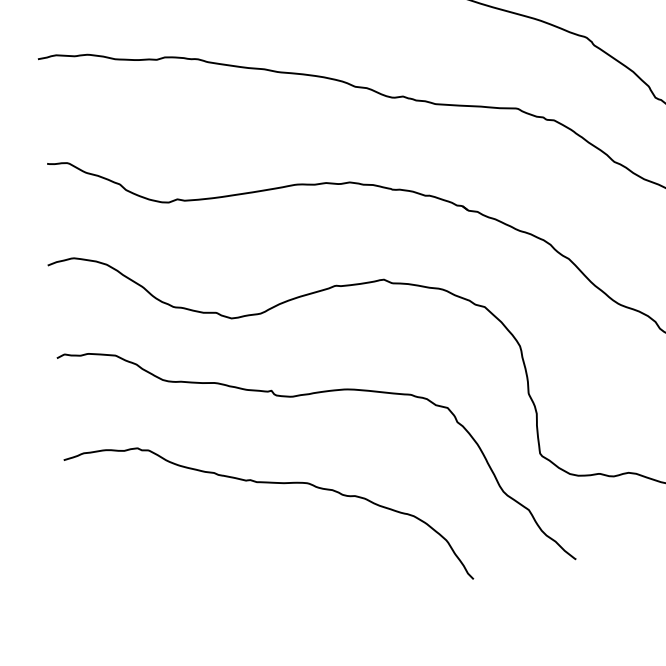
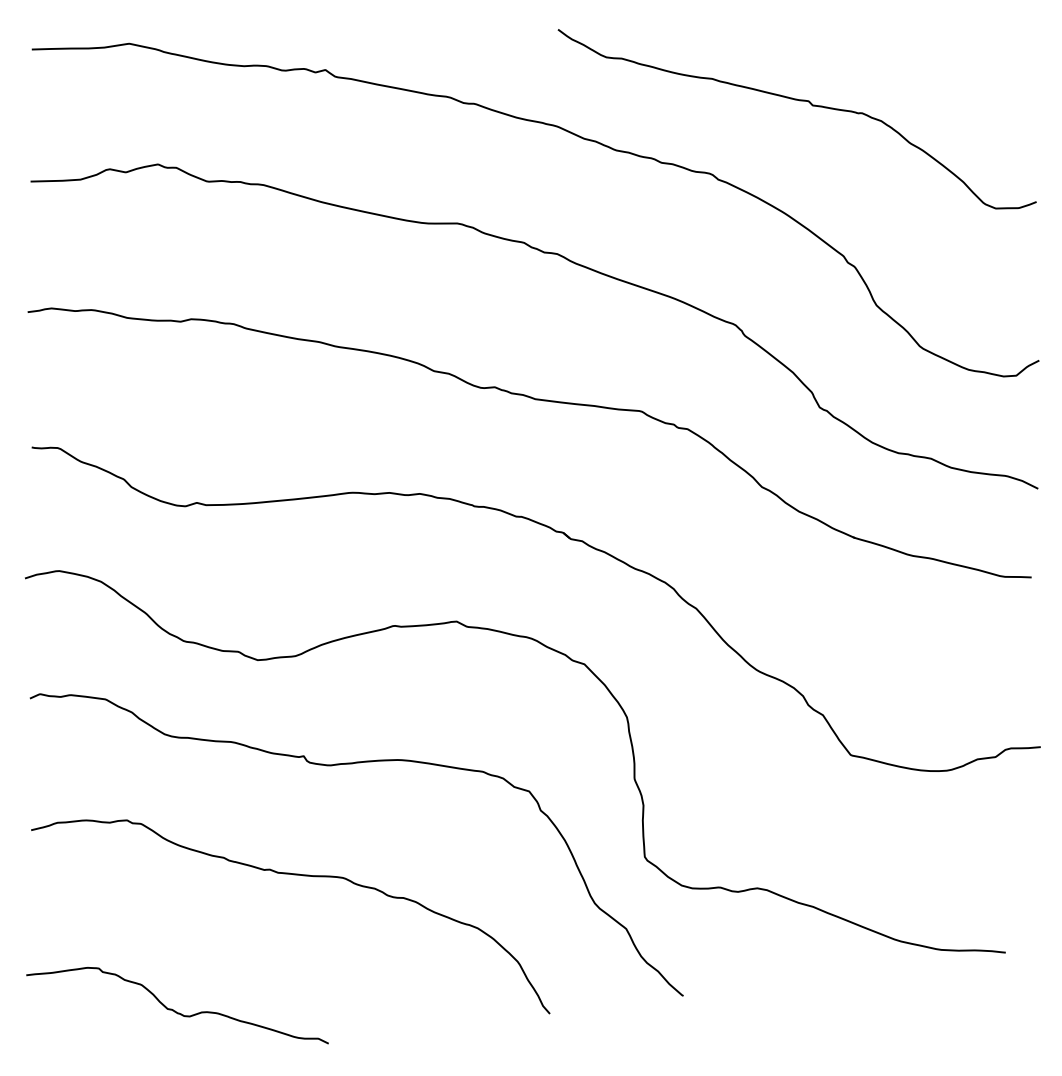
curve: (183, 593) -> (175, 1010), added

